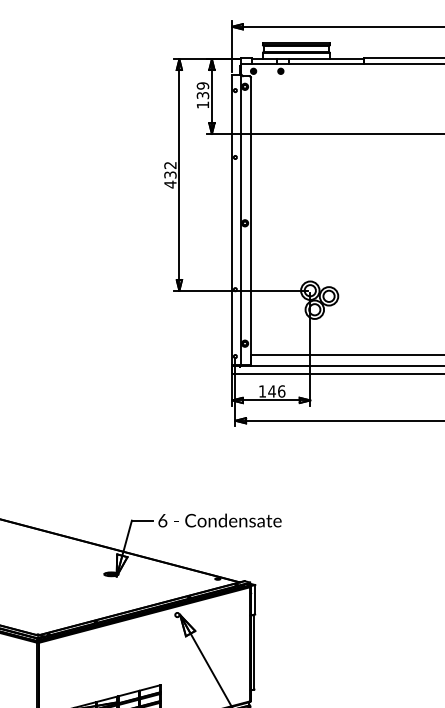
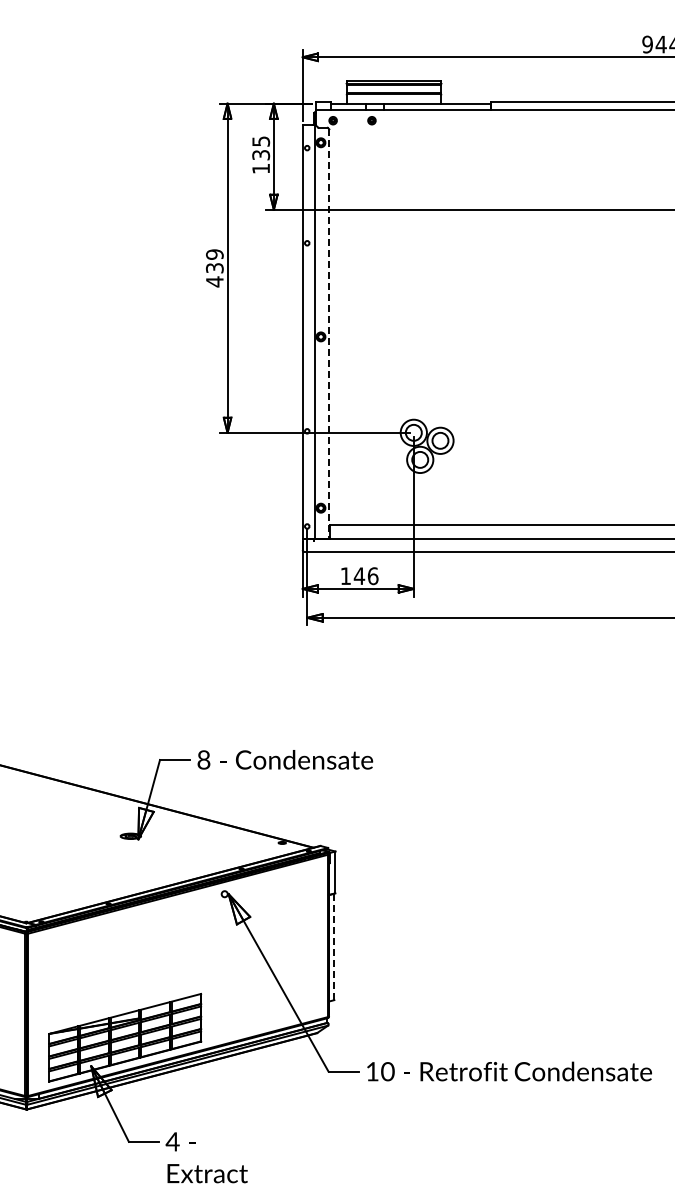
text: (202, 85) -> (260, 141), 139 -> 135
text: (170, 165) -> (214, 254), 432 -> 439
line: (251, 220) -> (329, 333), solid -> dashed
text: (162, 520) -> (203, 759), 6 -> 8
line: (254, 651) -> (334, 946), solid -> dashed

